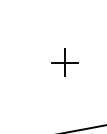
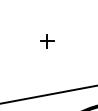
part: (64, 62) -> (47, 41), size x0.62

